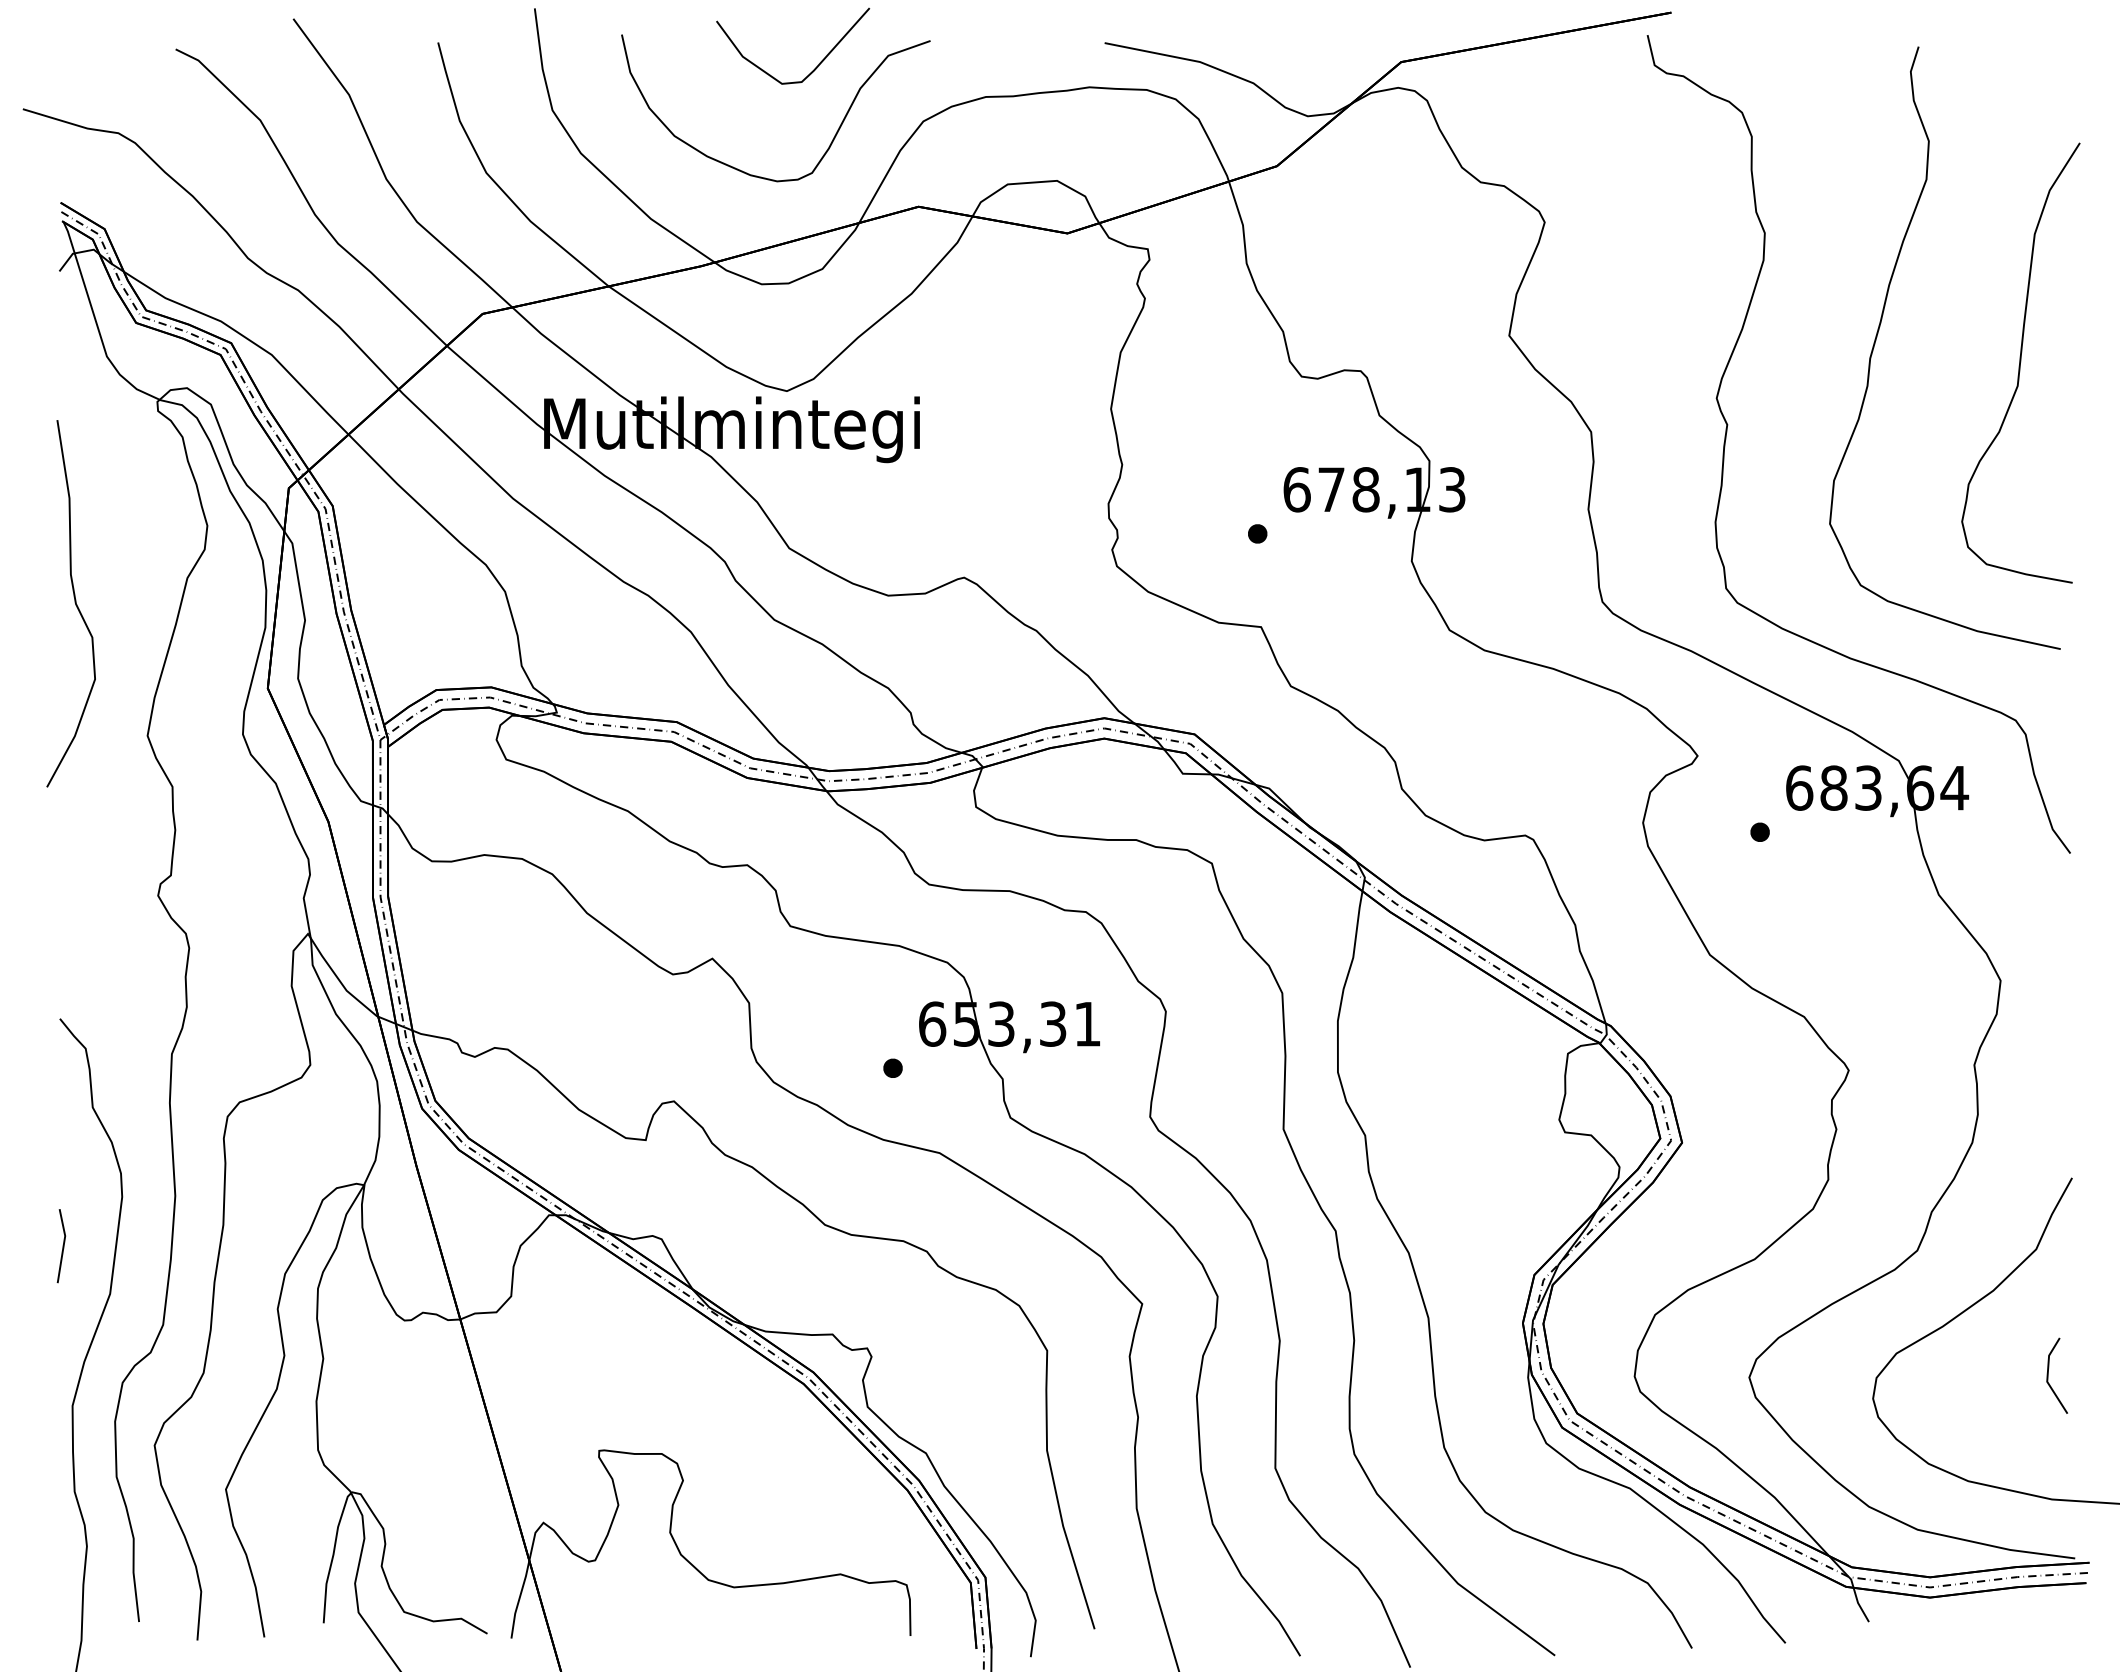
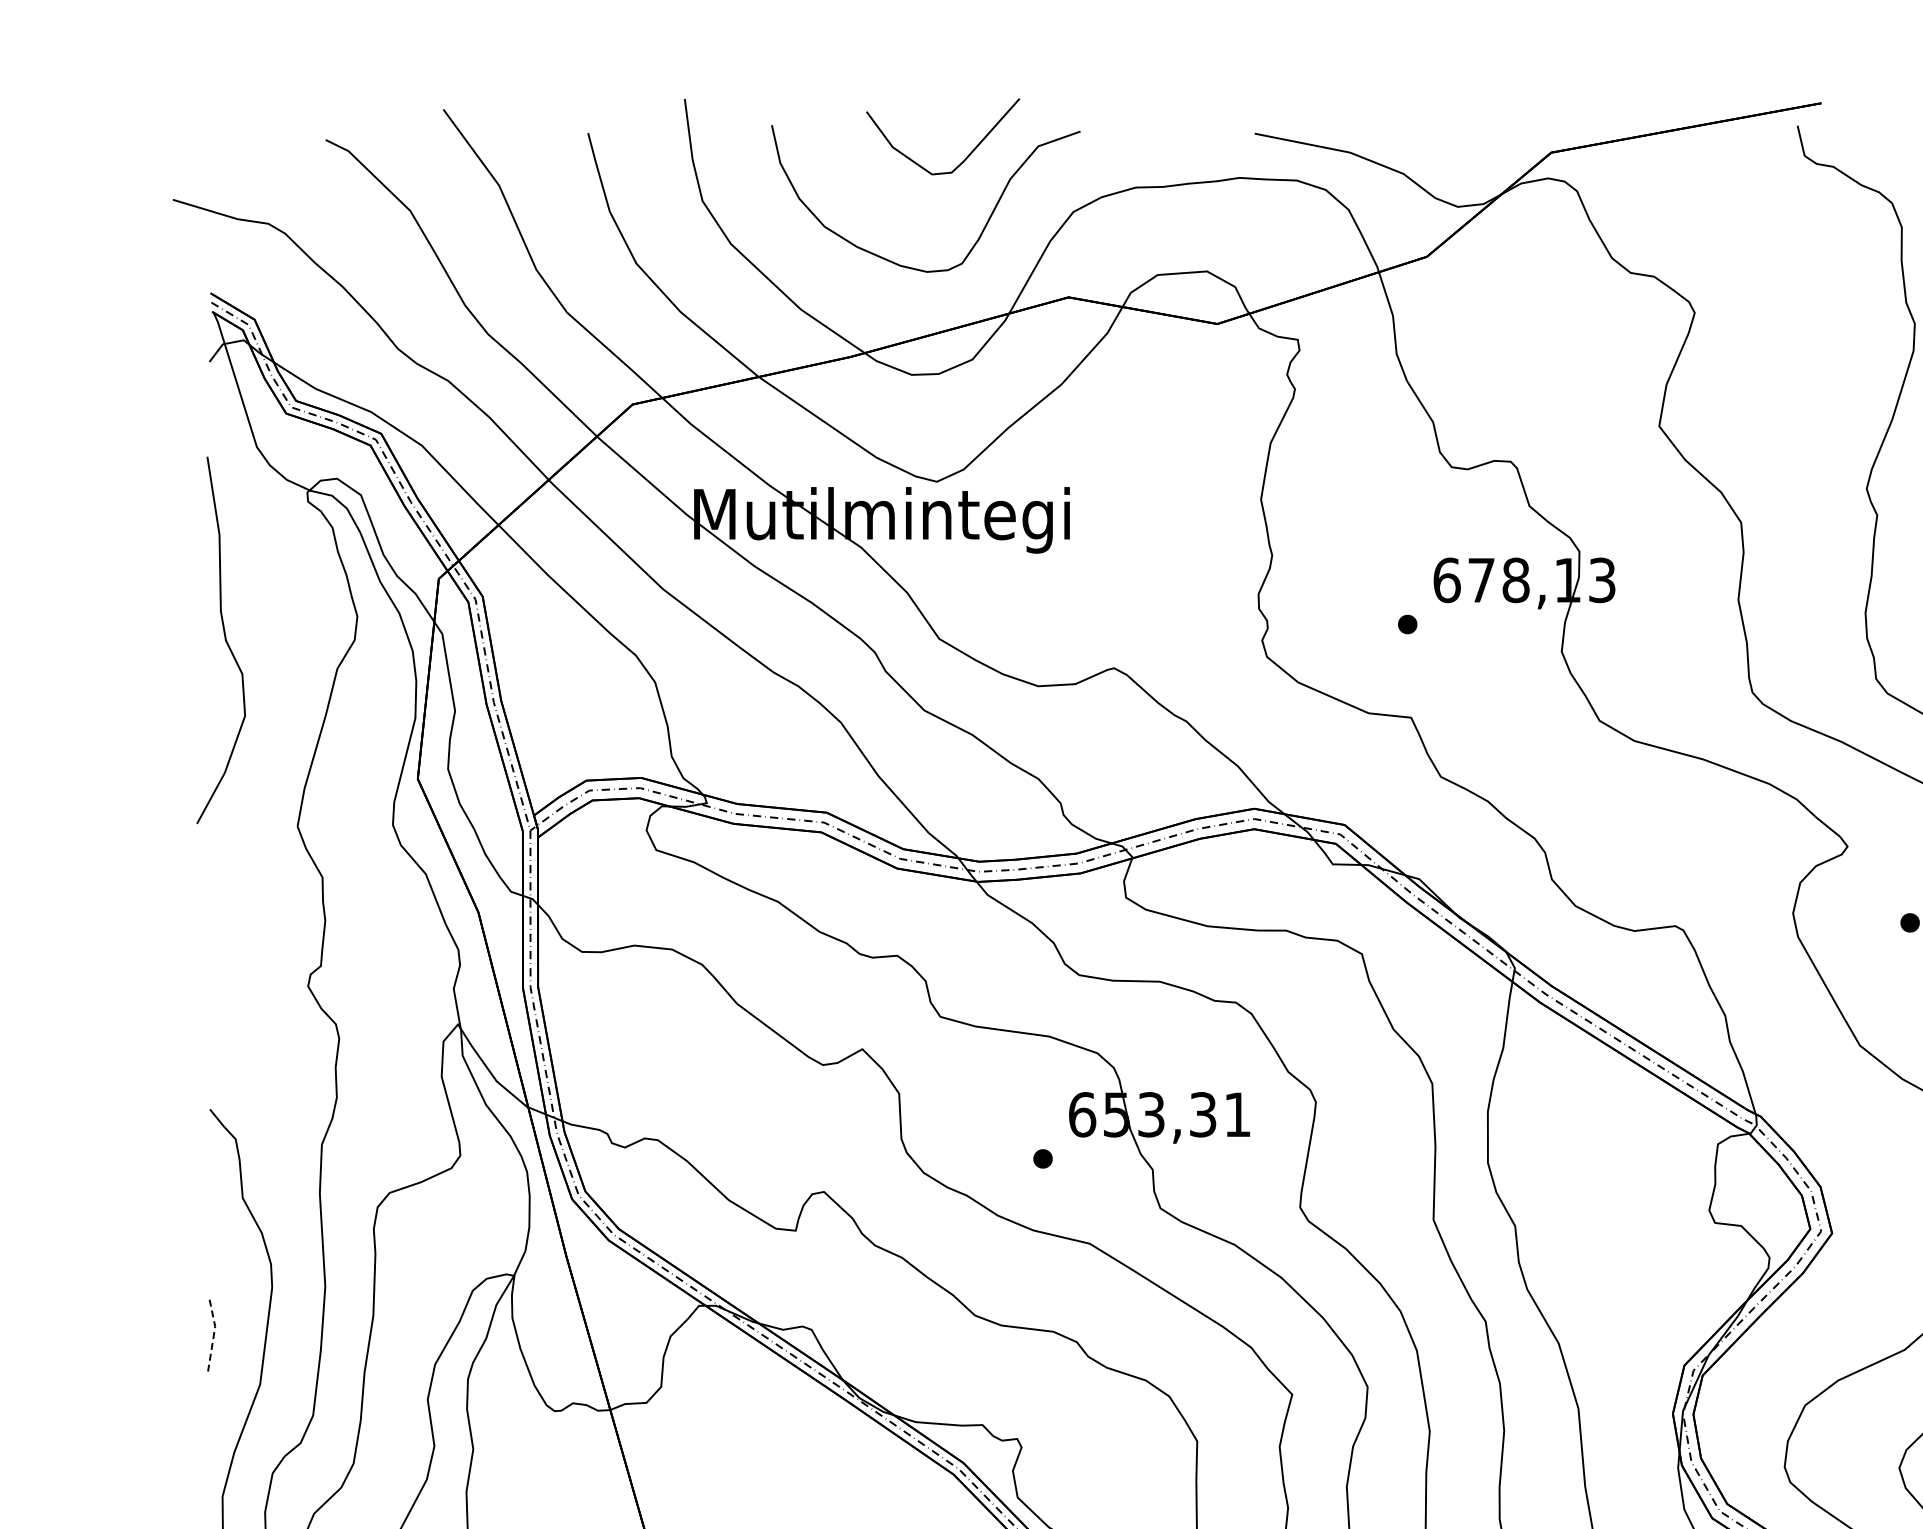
curve: (74, 602) -> (224, 639), moved
line: (63, 1245) -> (213, 1336), solid -> dashed

